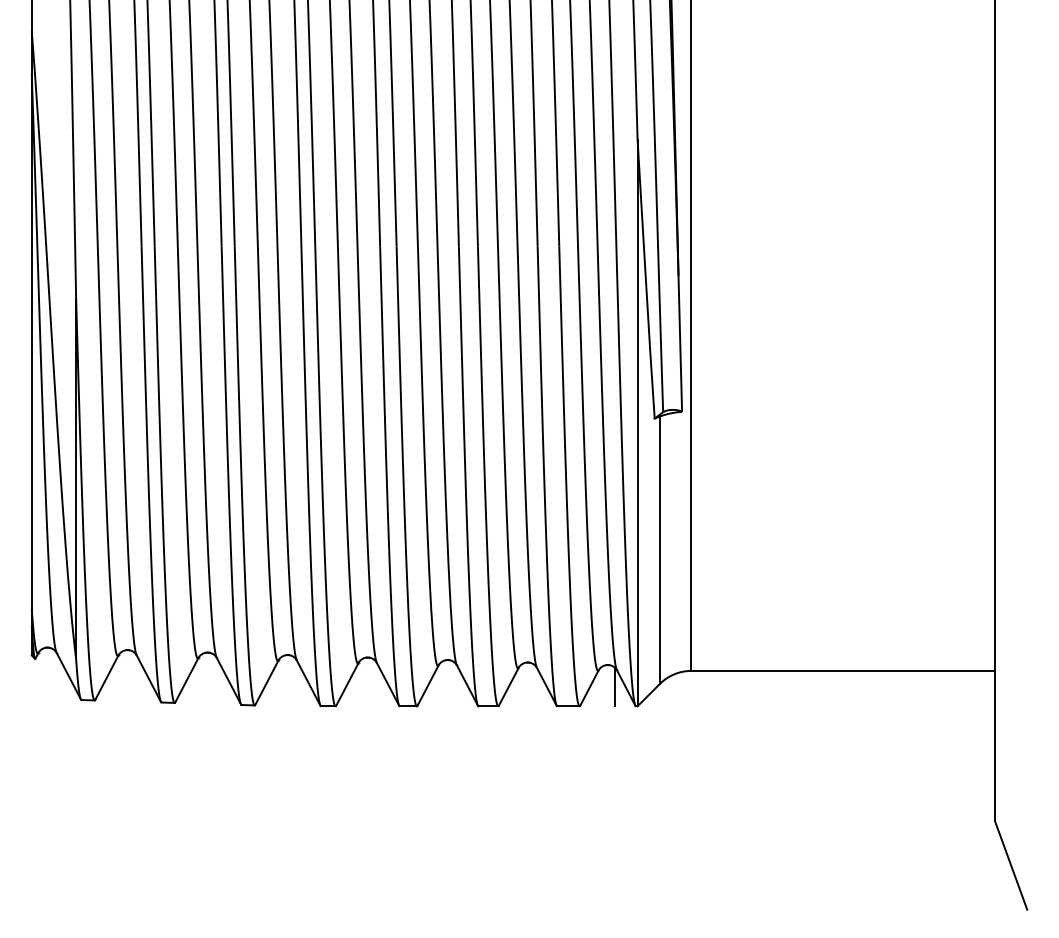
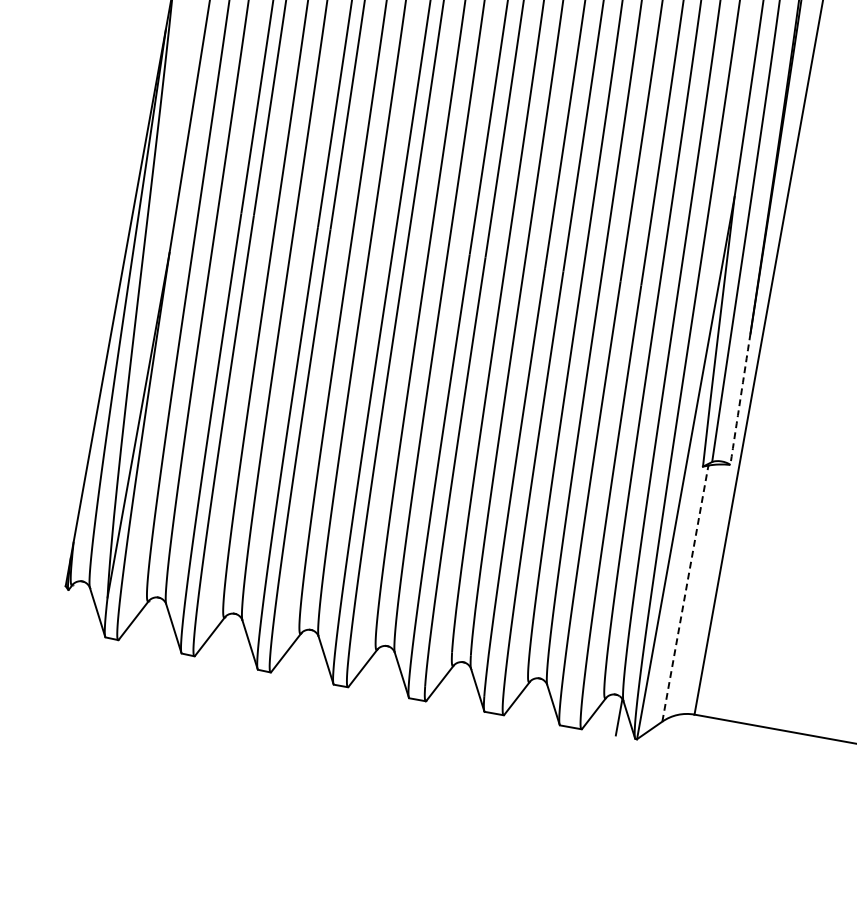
arc: (680, 343) -> (740, 399), solid -> dashed
line: (660, 550) -> (685, 594), solid -> dashed

